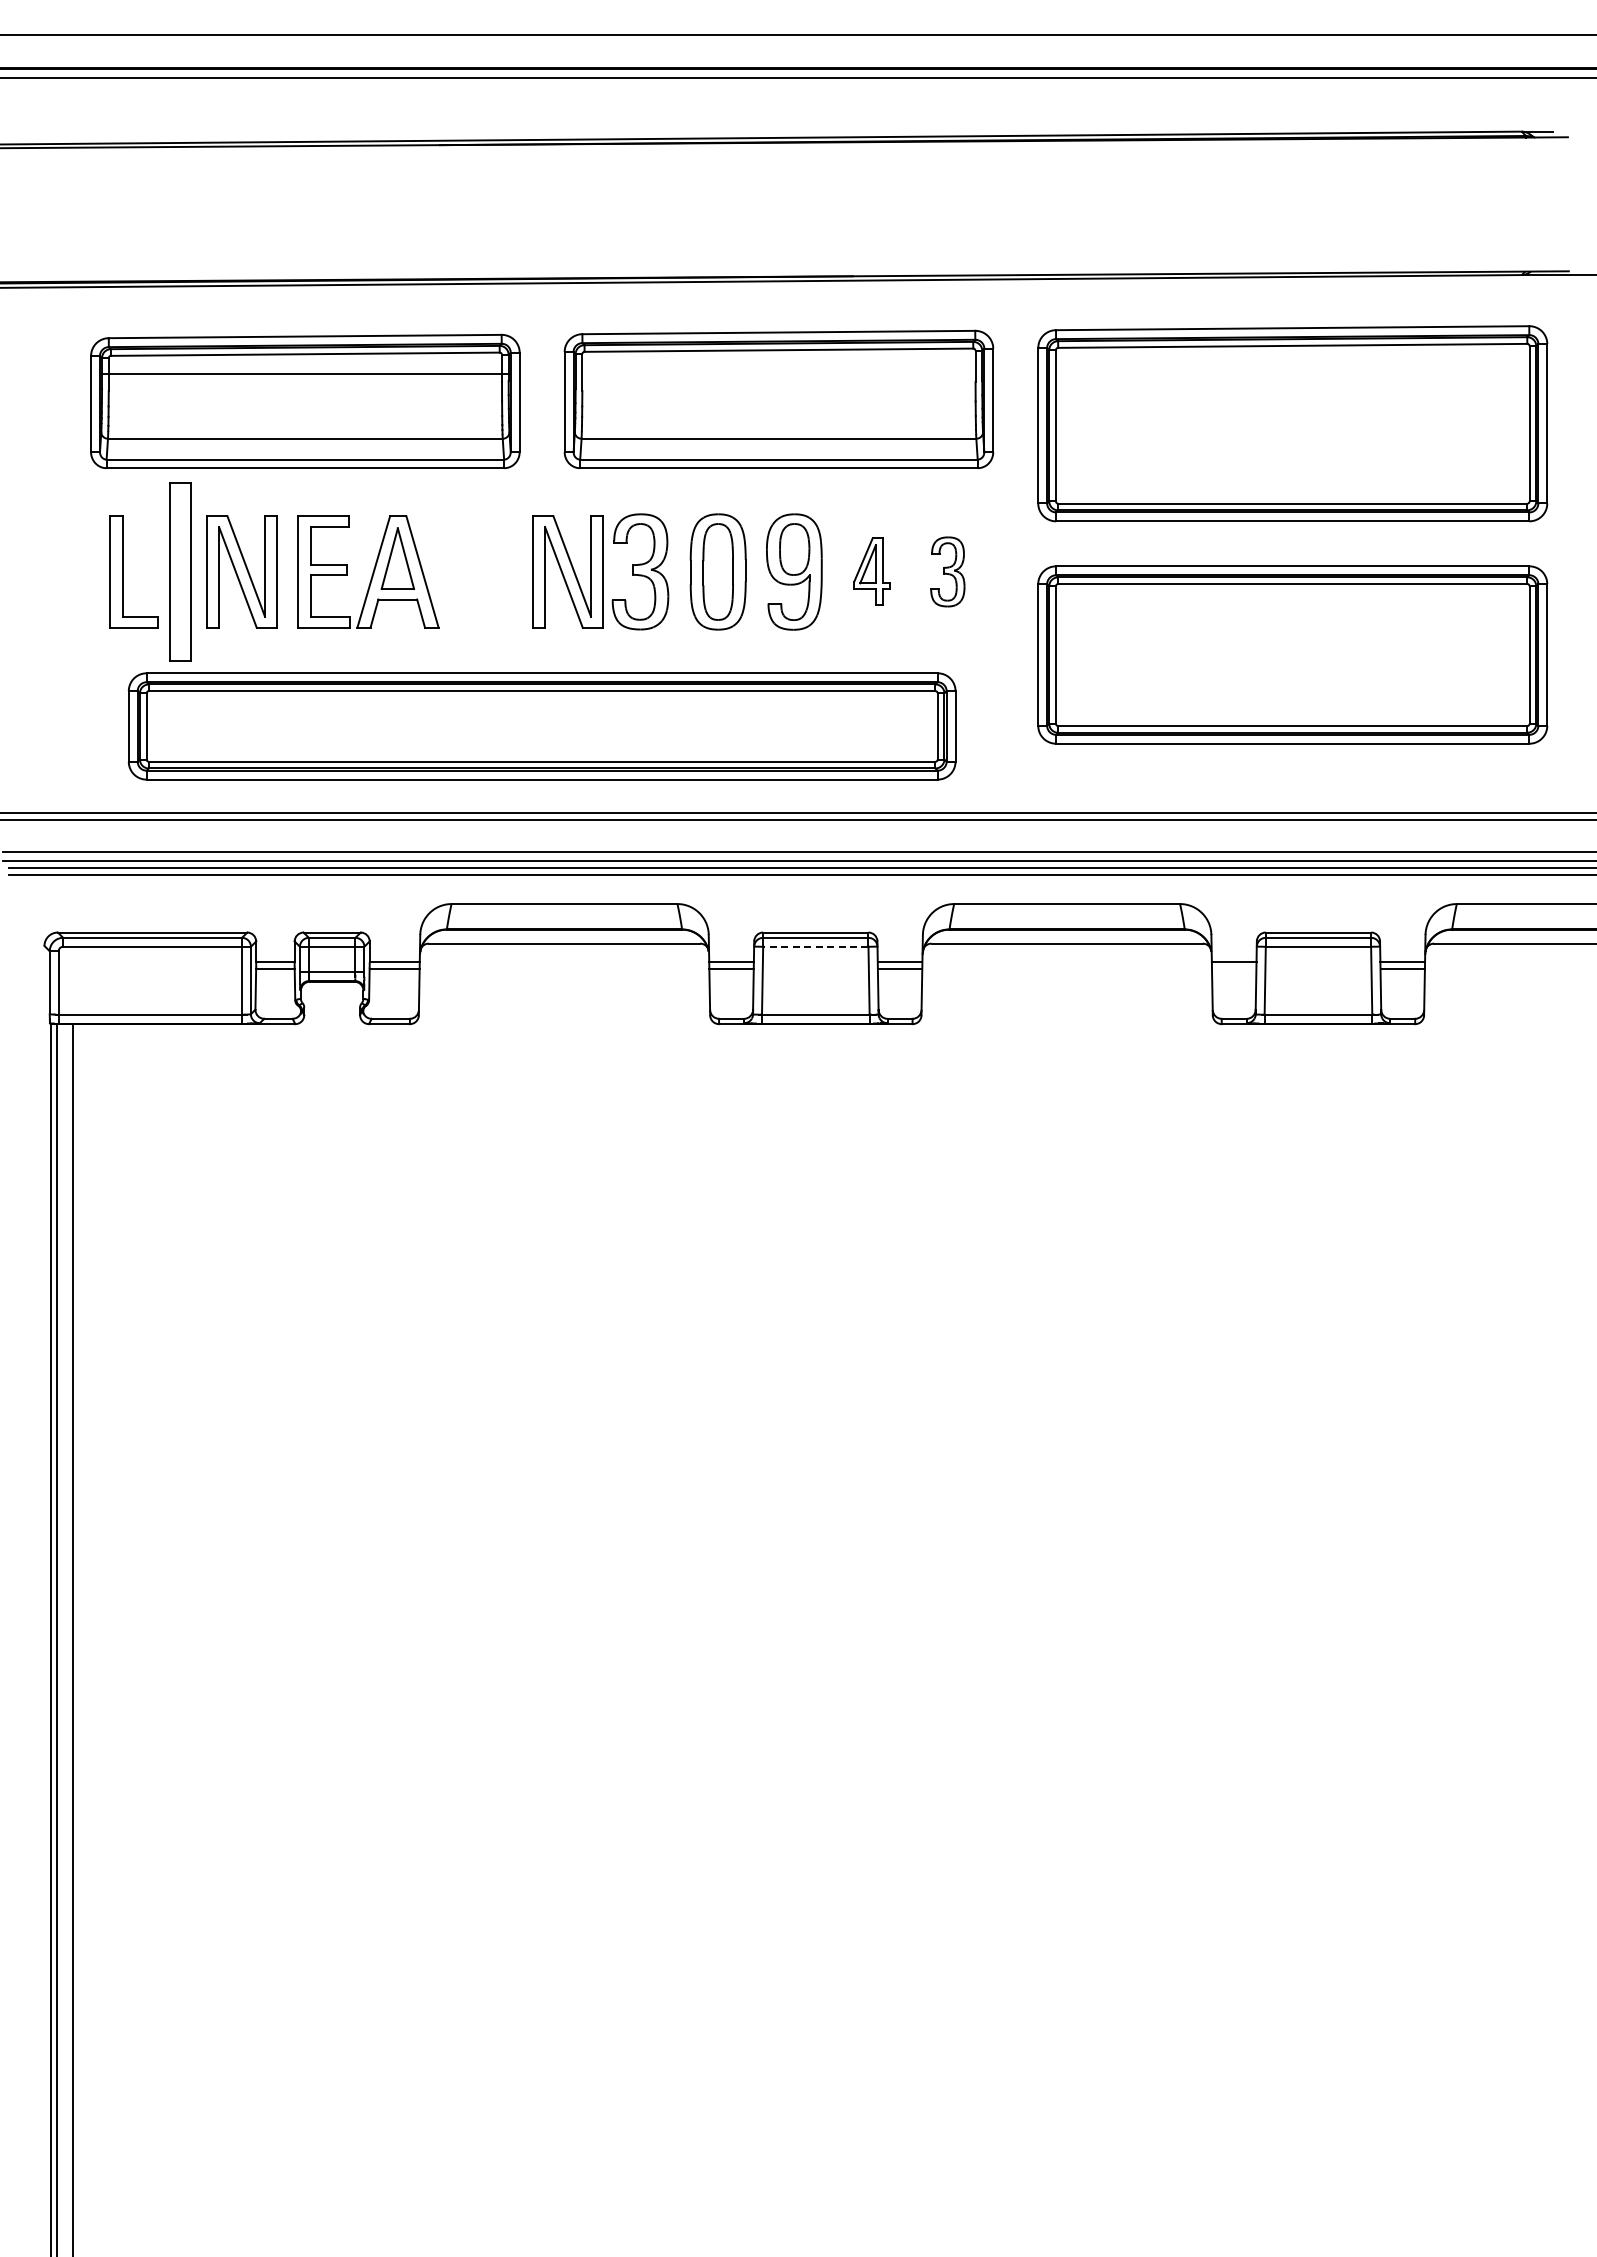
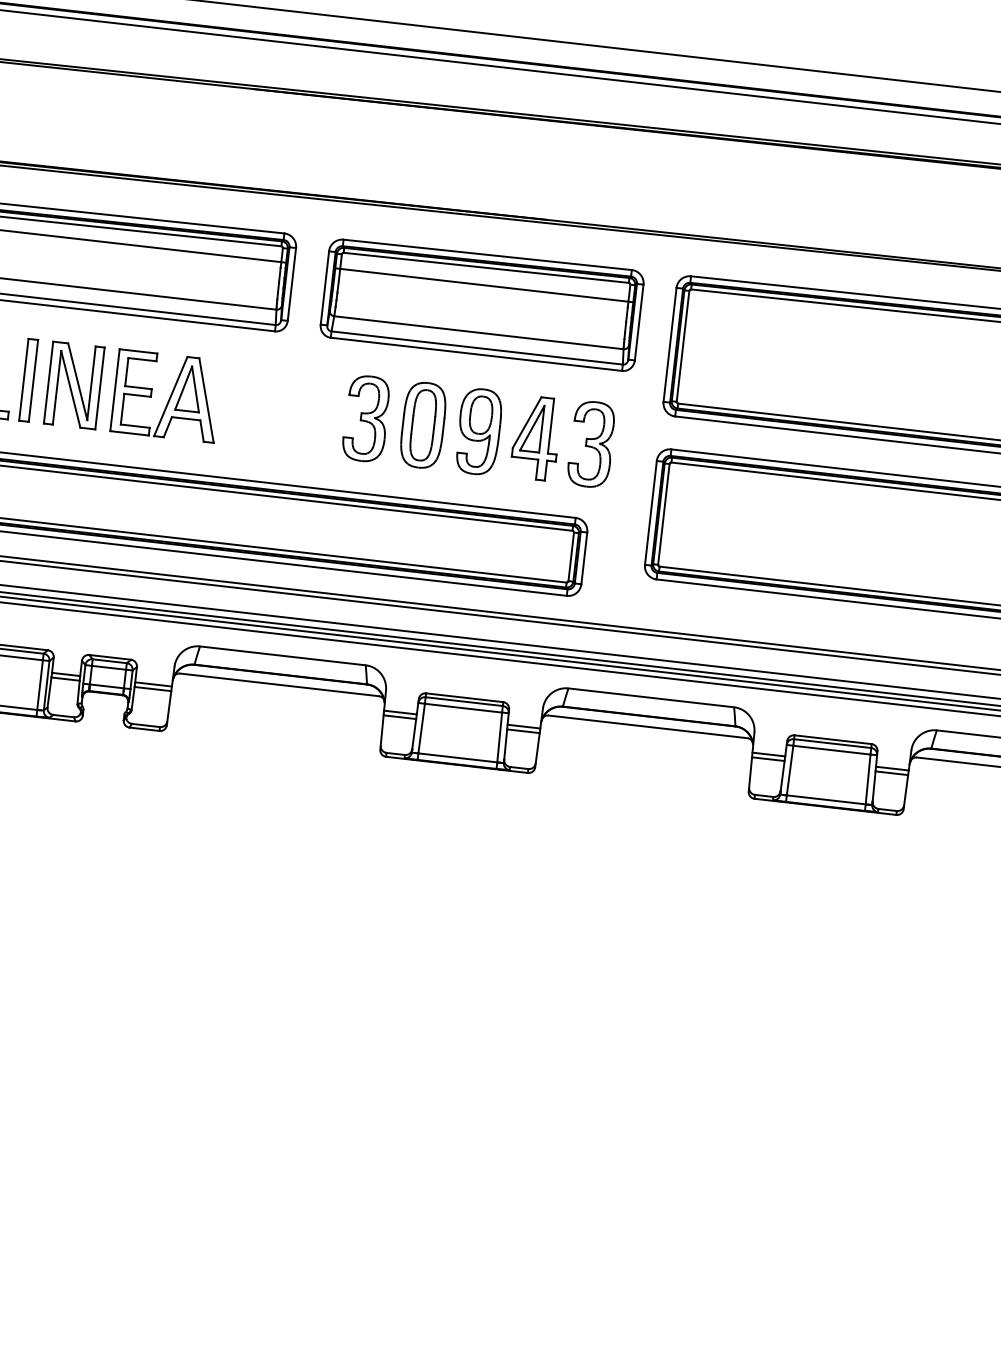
line: (778, 374) -> (483, 285), added
part: (179, 571) -> (28, 379), size x0.62
part: (567, 571) -> (312, 412), removed
part: (871, 571) -> (535, 437), size x1.67
part: (947, 571) -> (591, 444), size x1.67
line: (815, 946) -> (463, 707), dashed -> solid
line: (1234, 968) -> (768, 759), added

